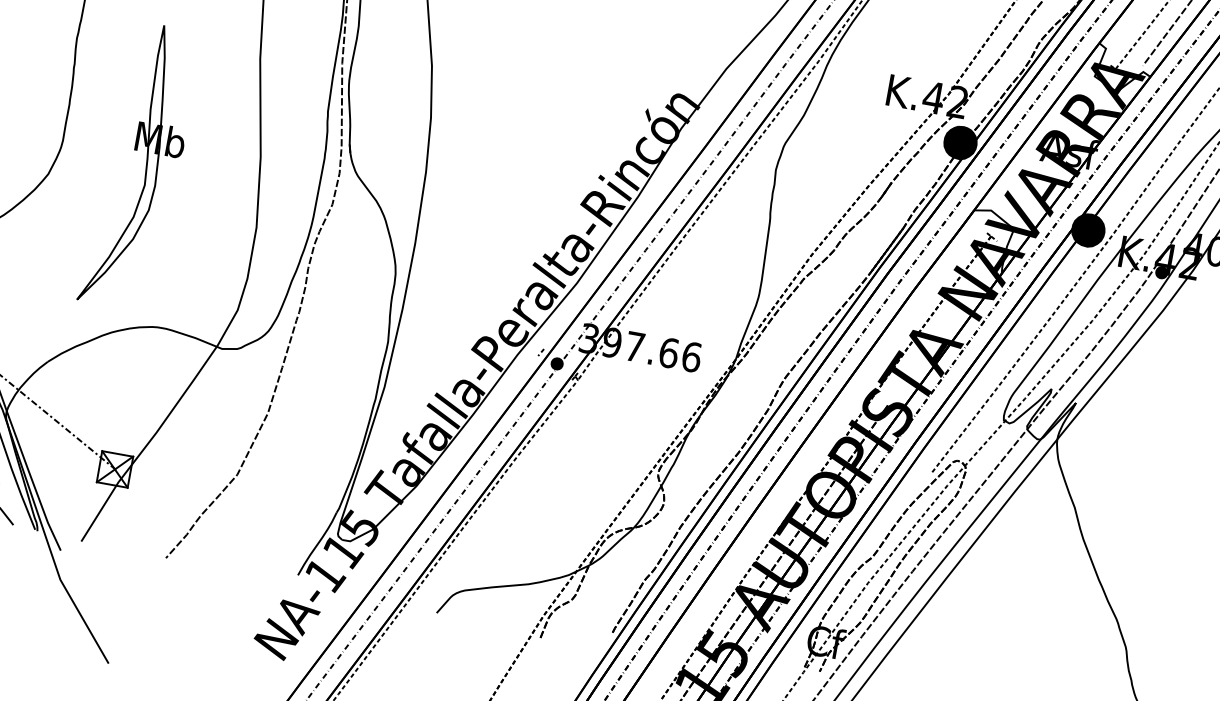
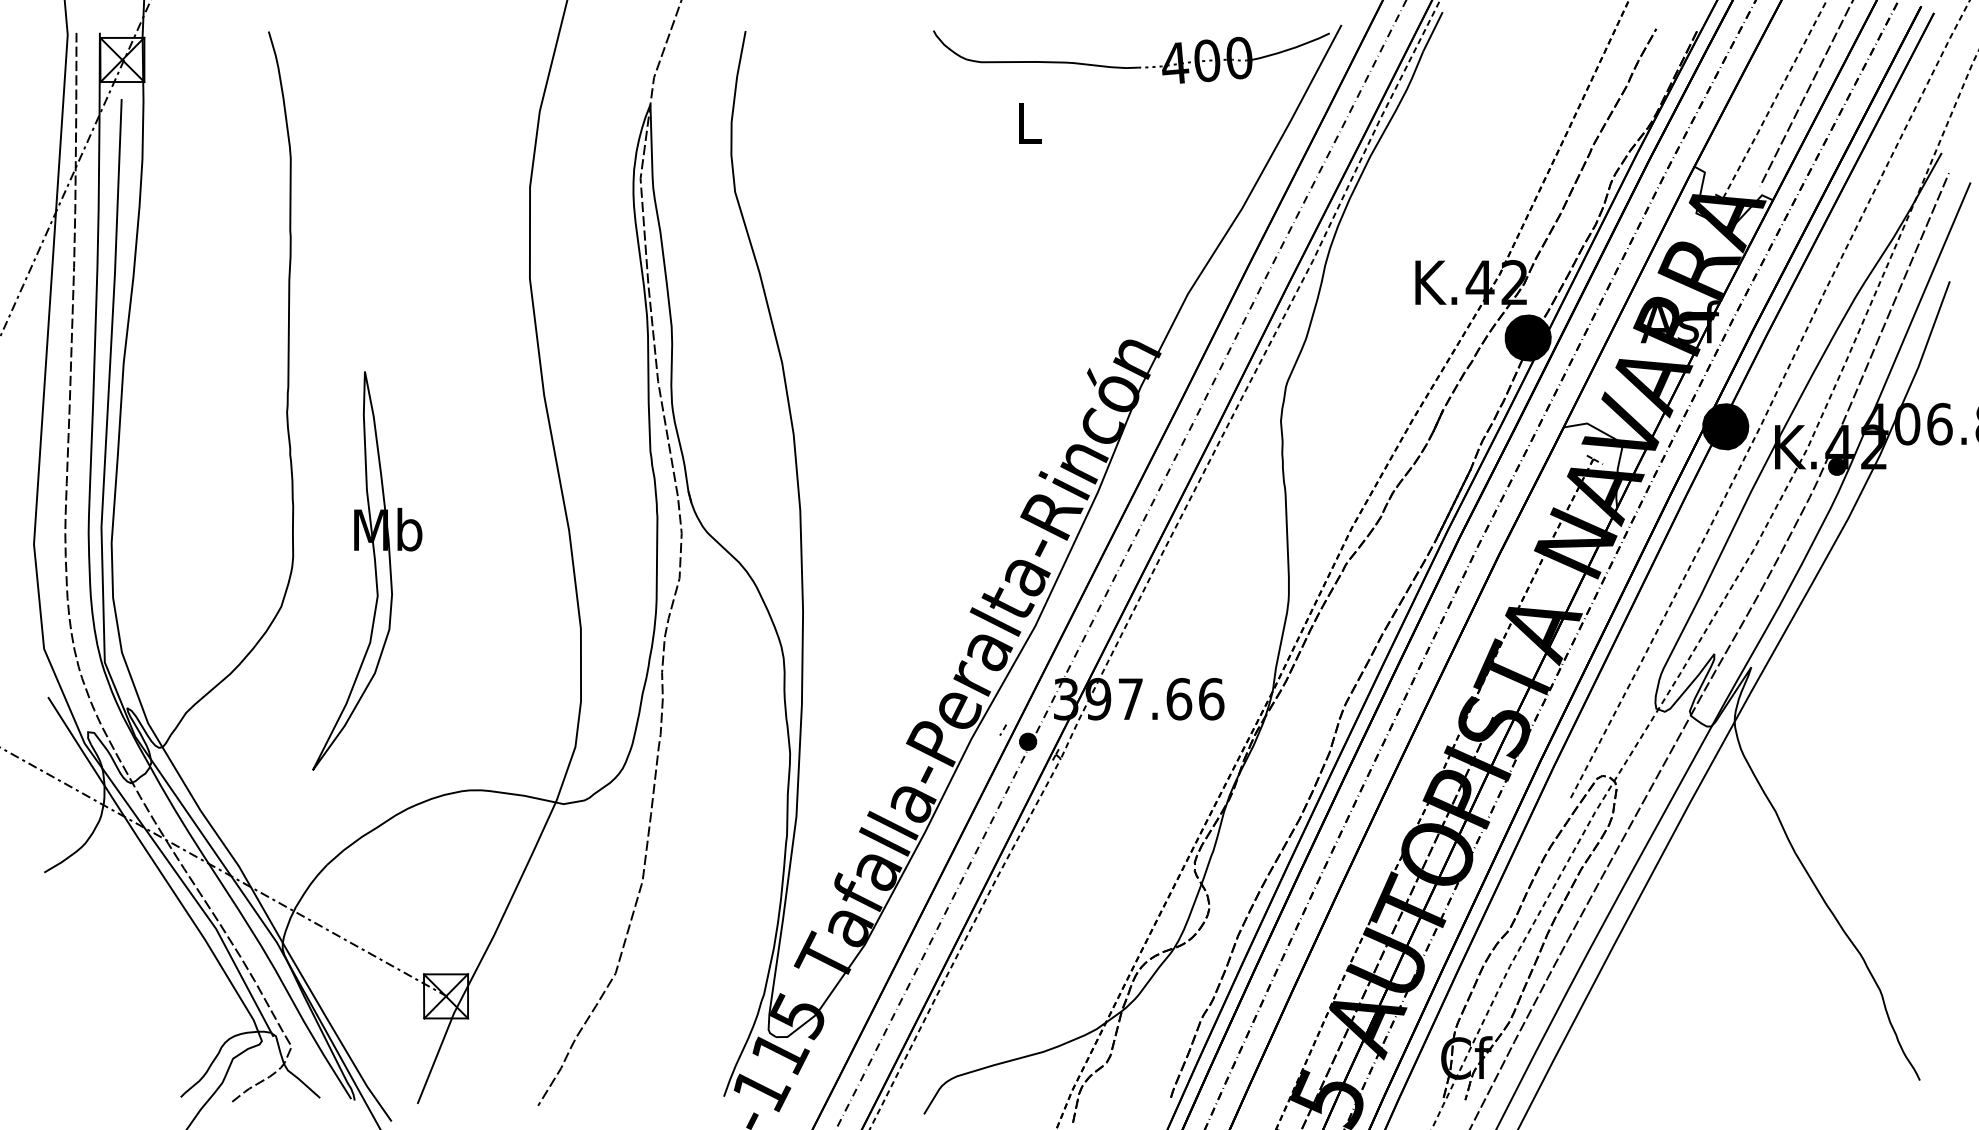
part: (145, 166) -> (374, 570), moved

